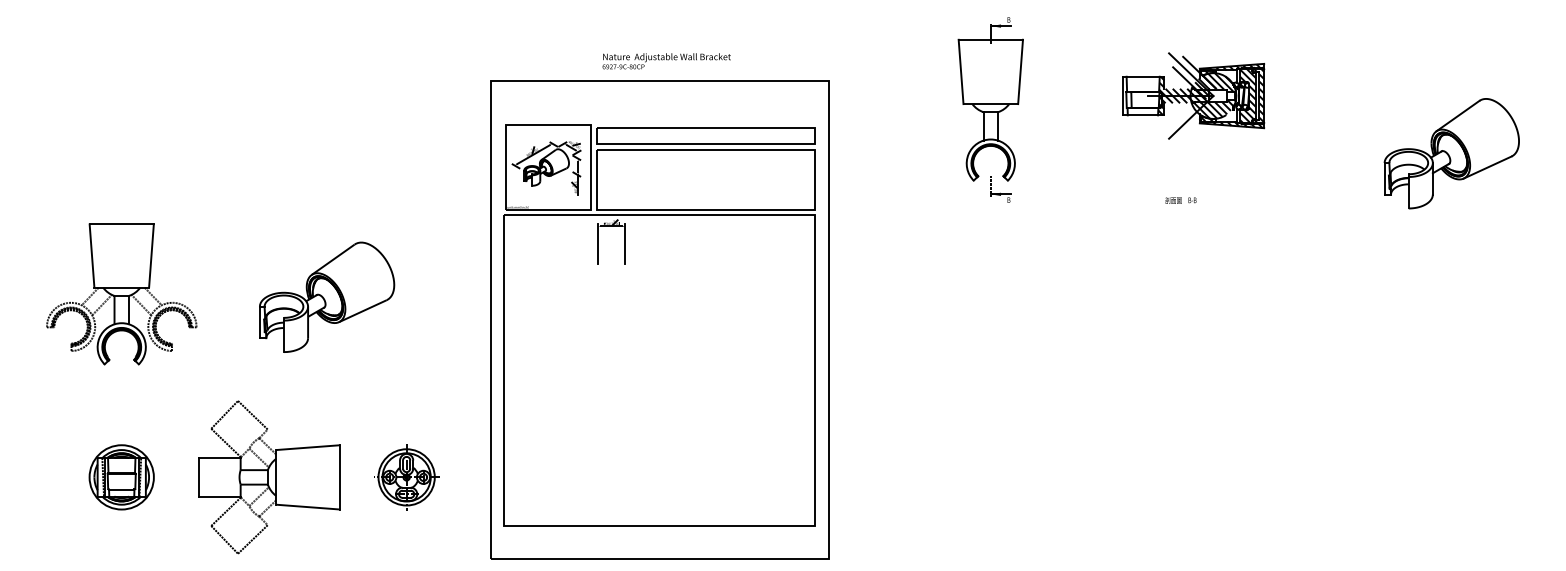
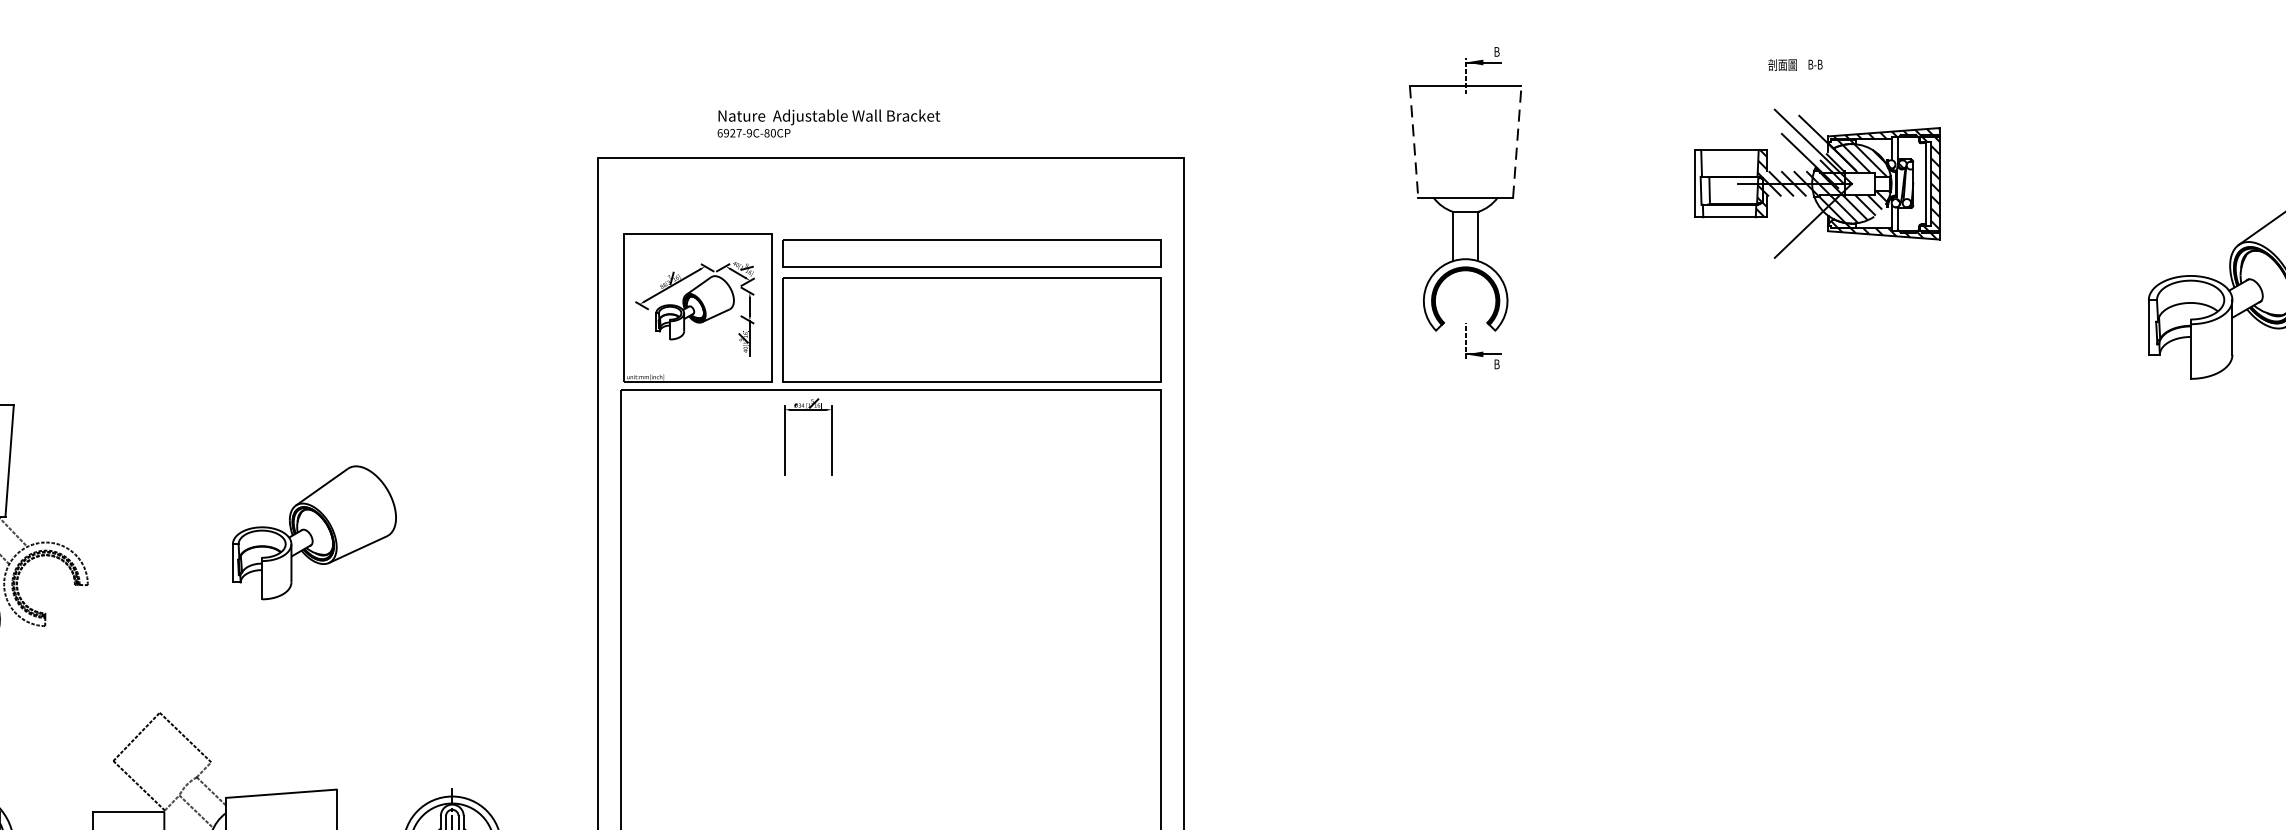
text: (666, 61) -> (828, 123), moved
line: (1020, 71) -> (1517, 141), solid -> dashed
line: (961, 72) -> (1414, 142), solid -> dashed
hatch: (1248, 95) -> (1912, 182), removed
text: (1180, 200) -> (1794, 64), moved
part: (327, 296) -> (314, 531), size x0.7

